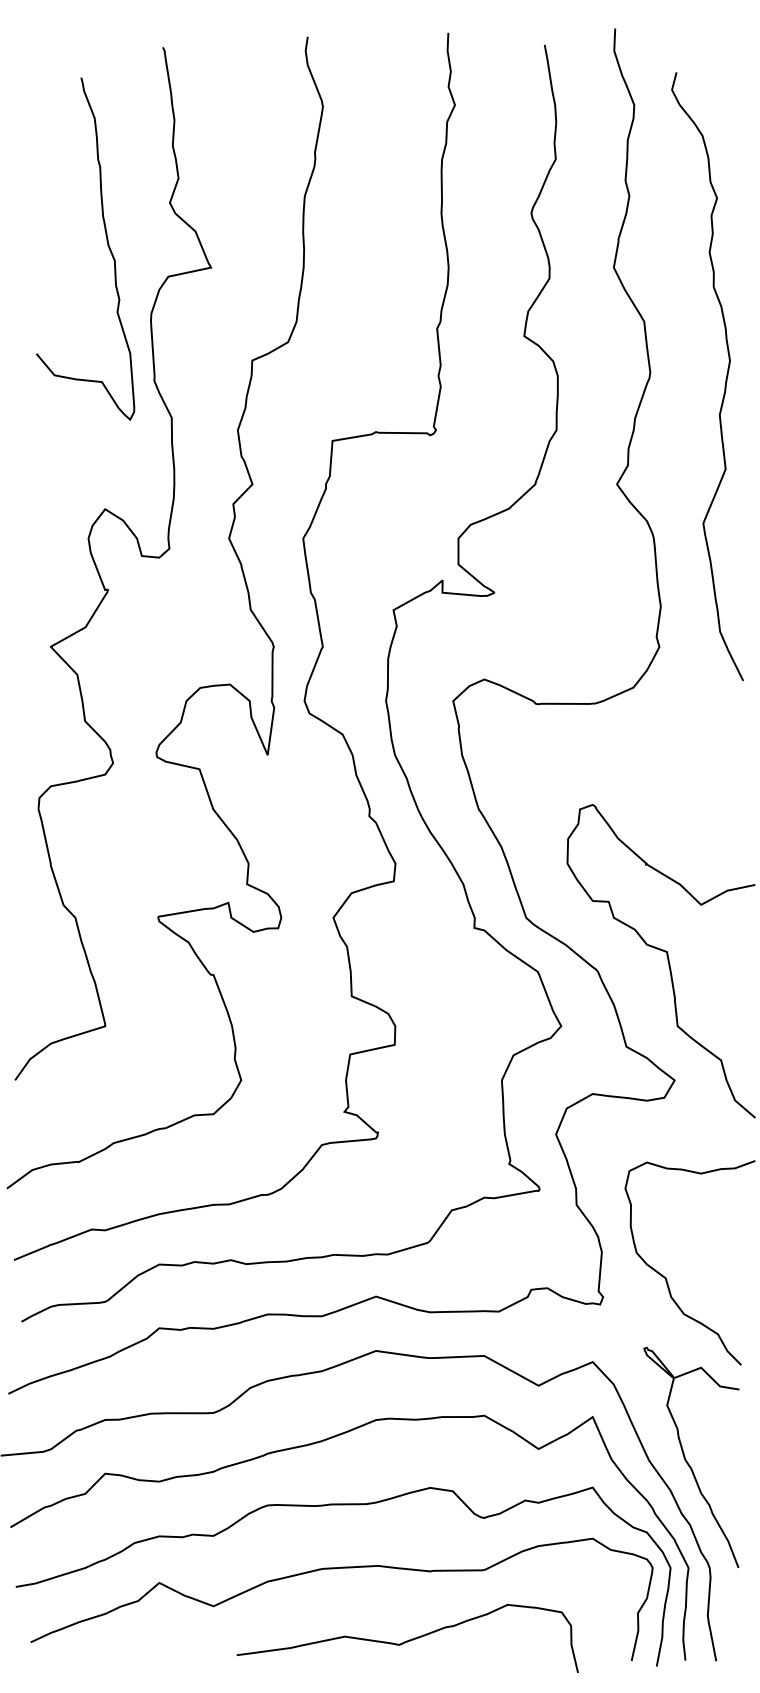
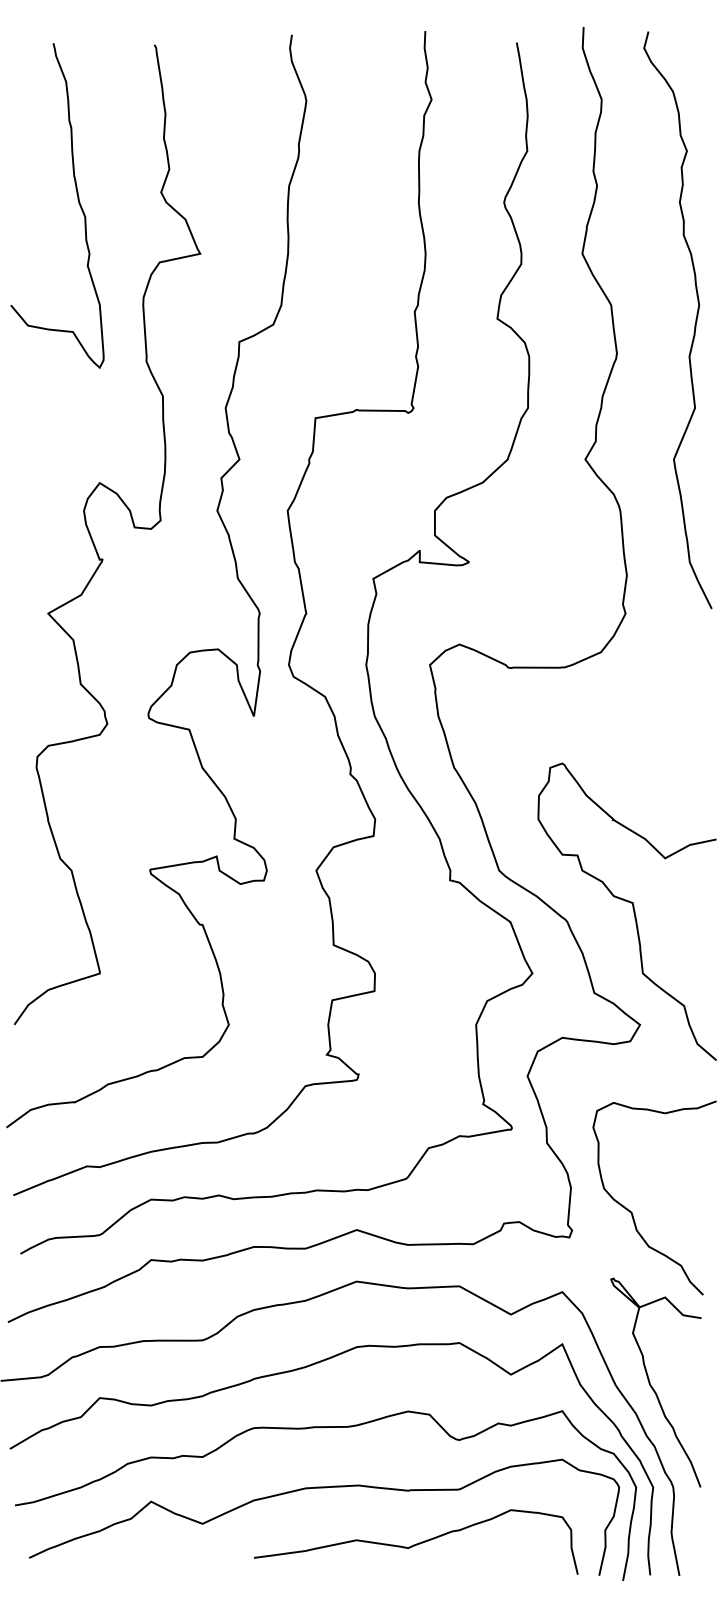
curve: (106, 241) -> (77, 198), moved
curve: (725, 379) -> (694, 322), moved
curve: (407, 1640) -> (415, 1543), moved

